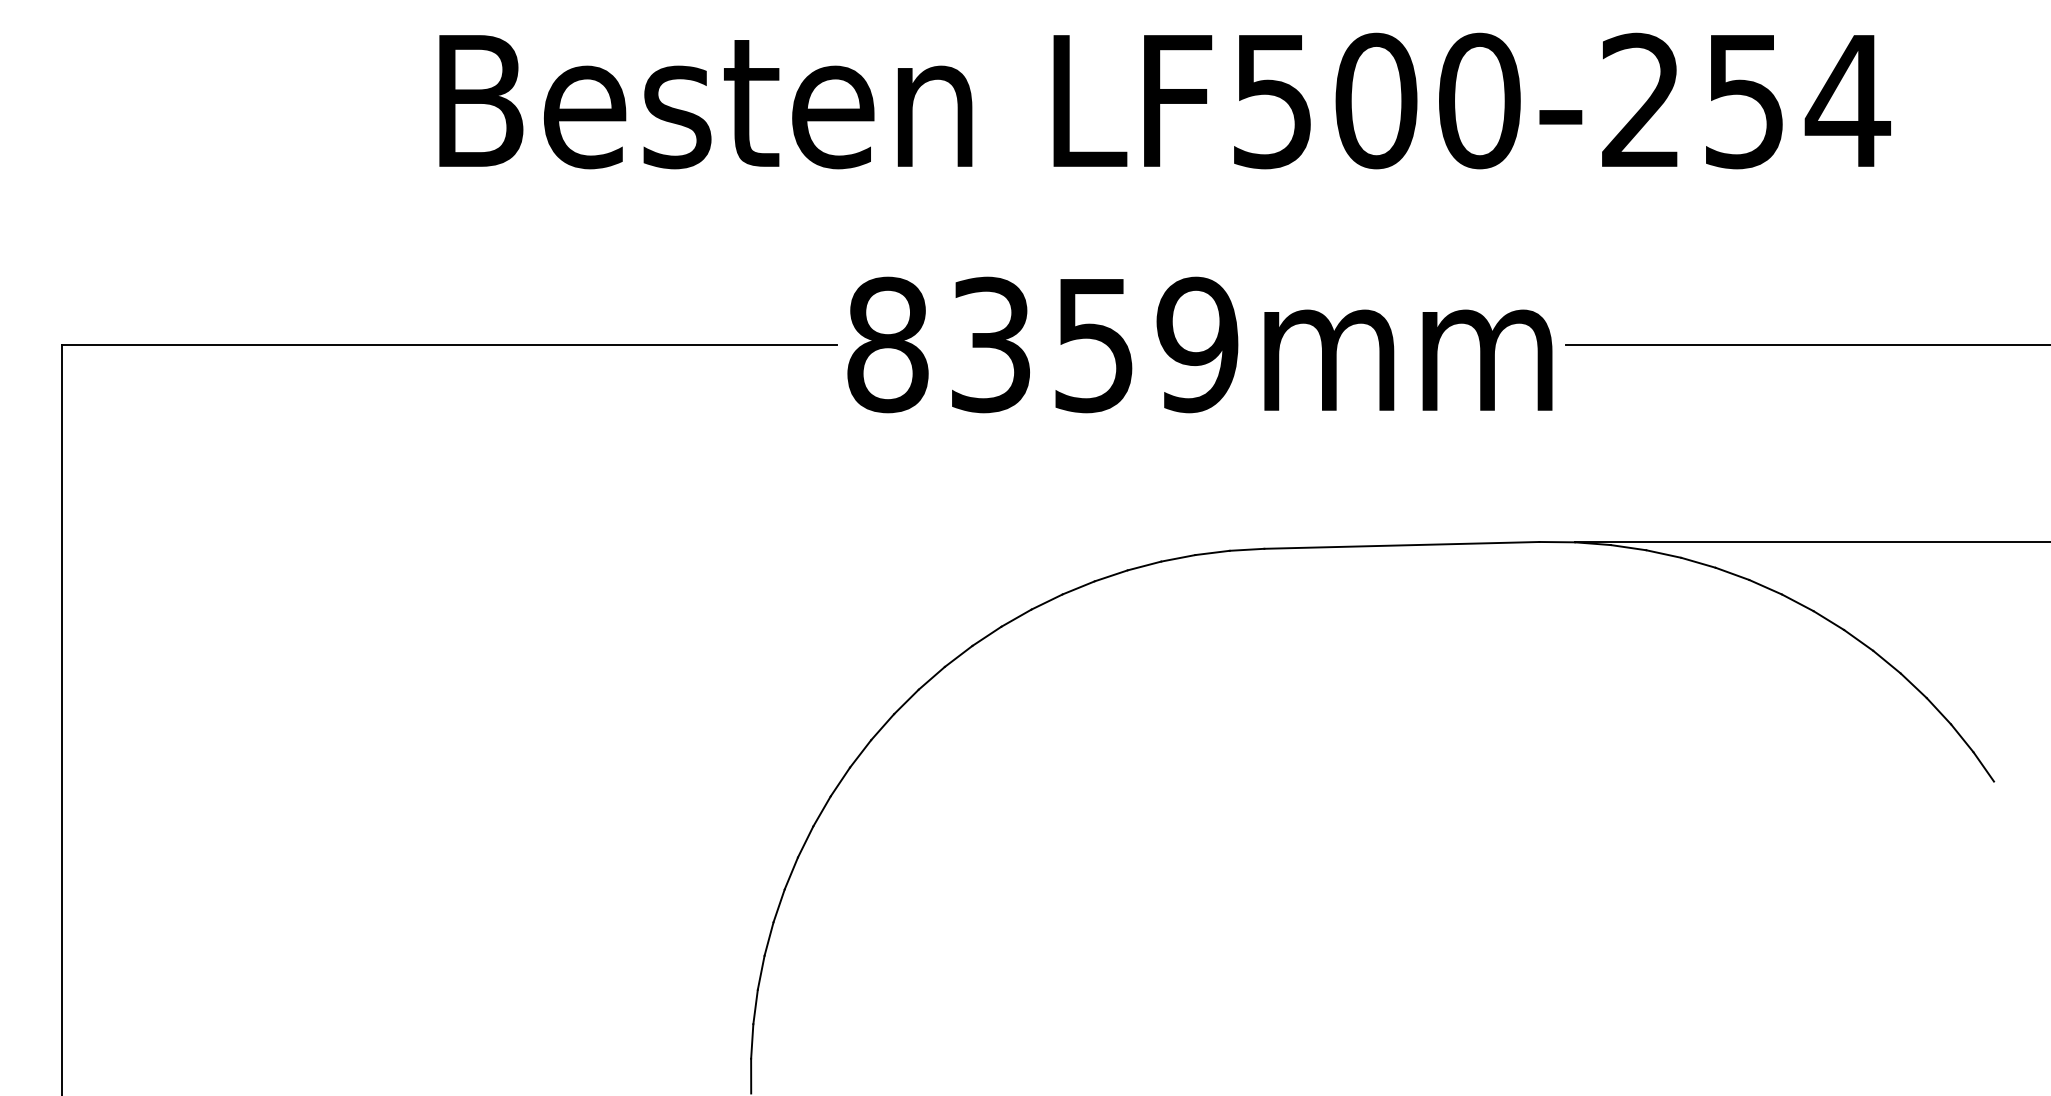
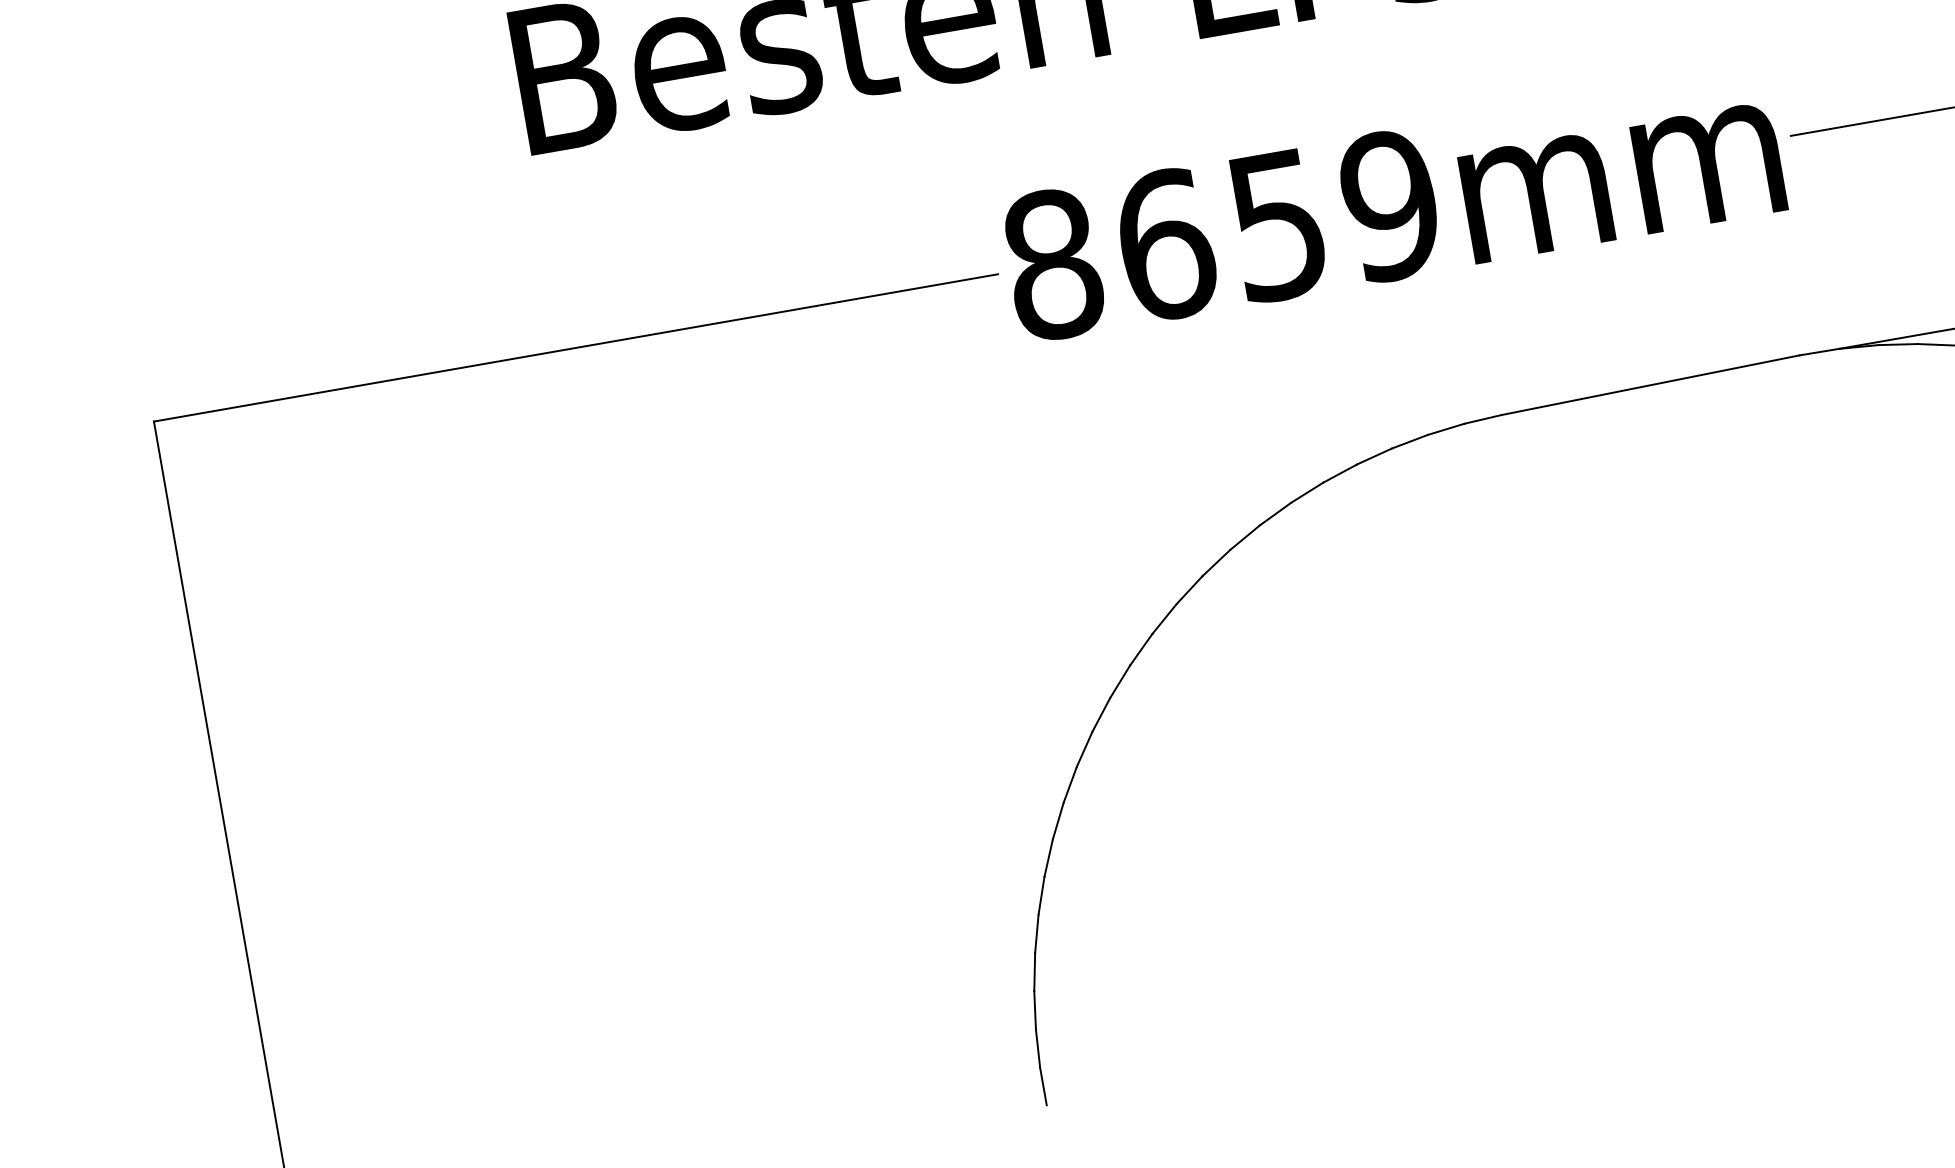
text: (991, 344) -> (1166, 244), 8359mm -> 8659mm

